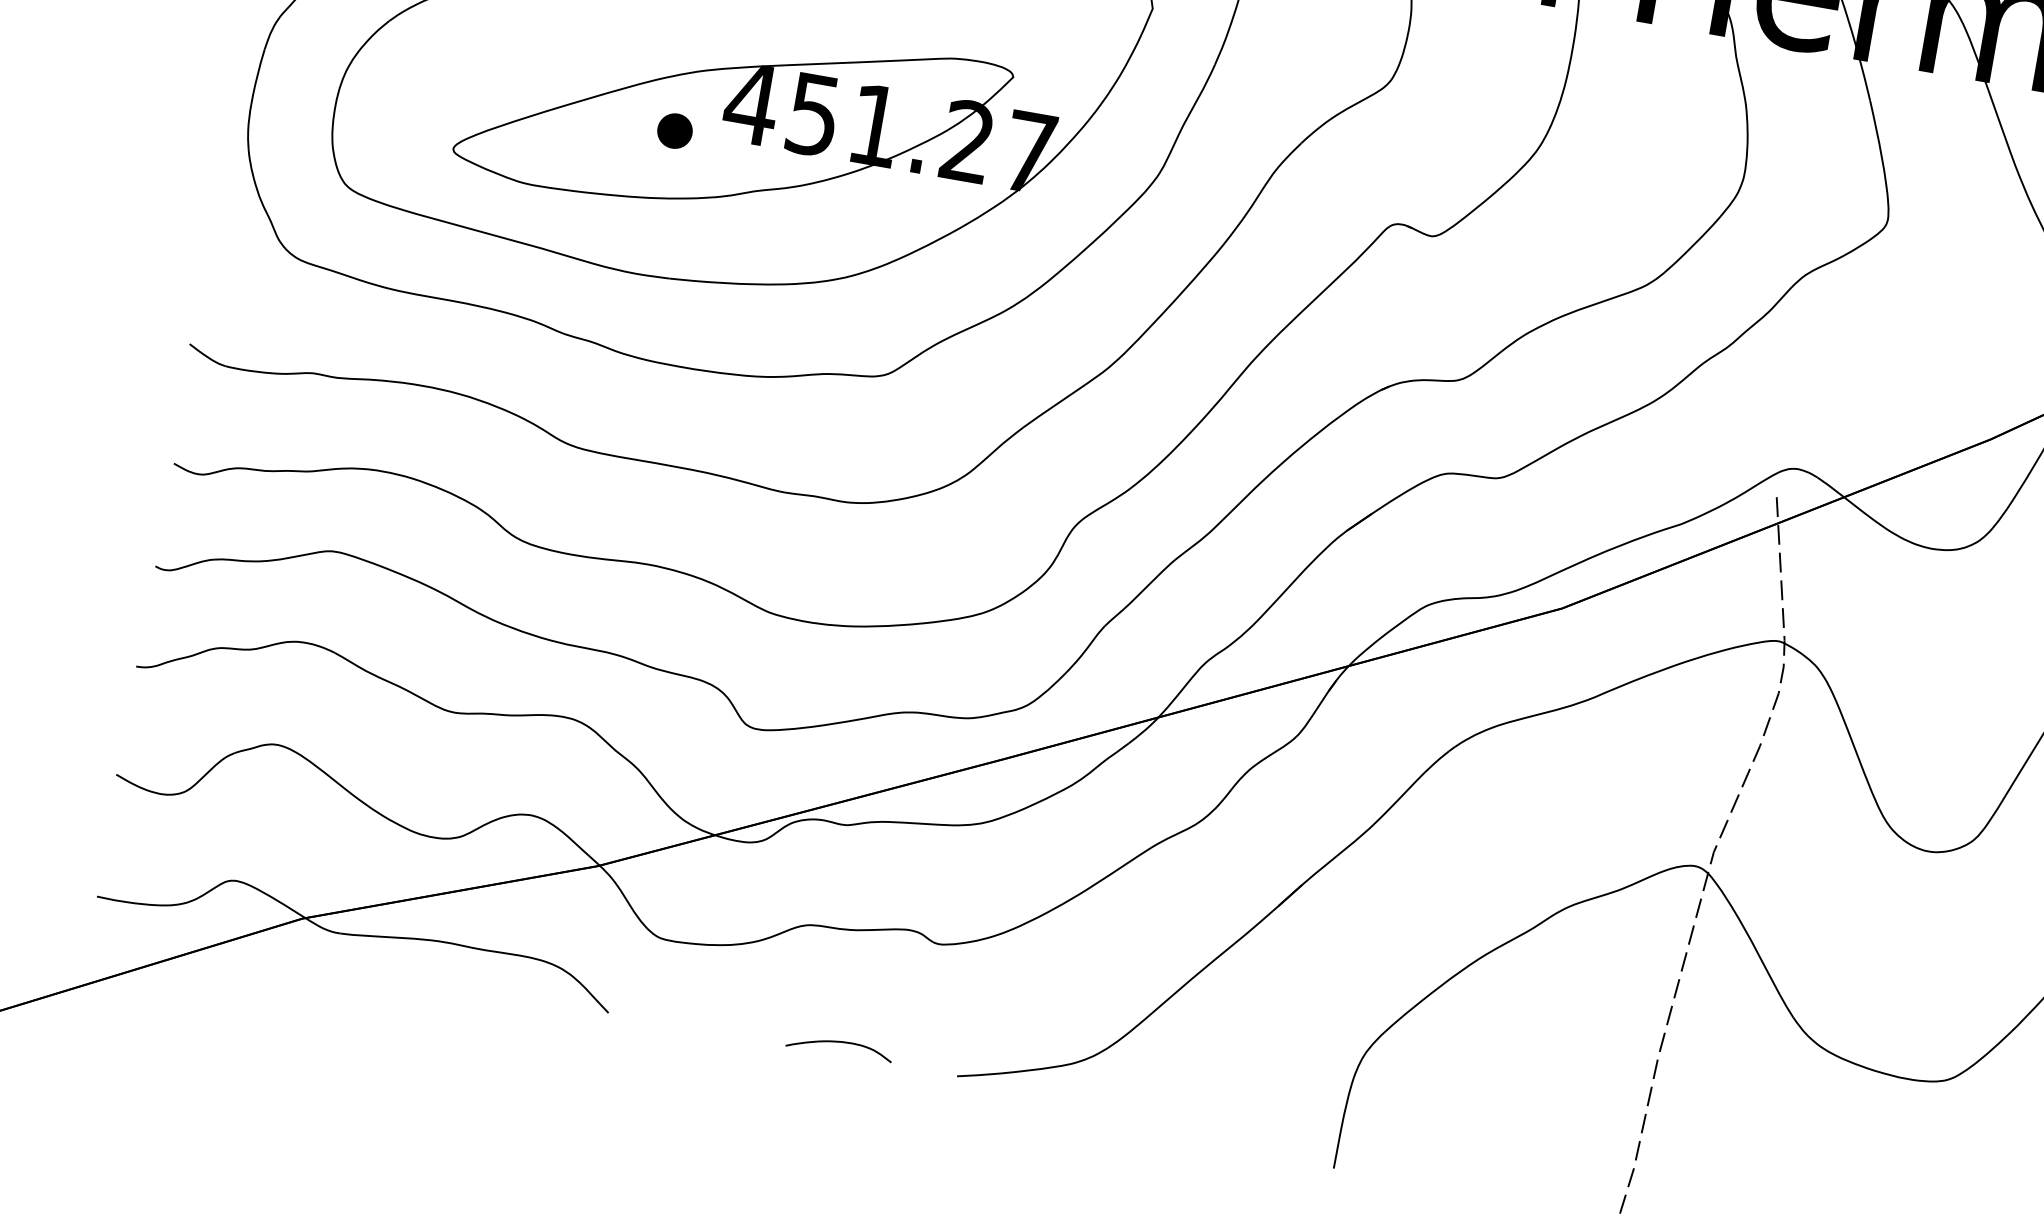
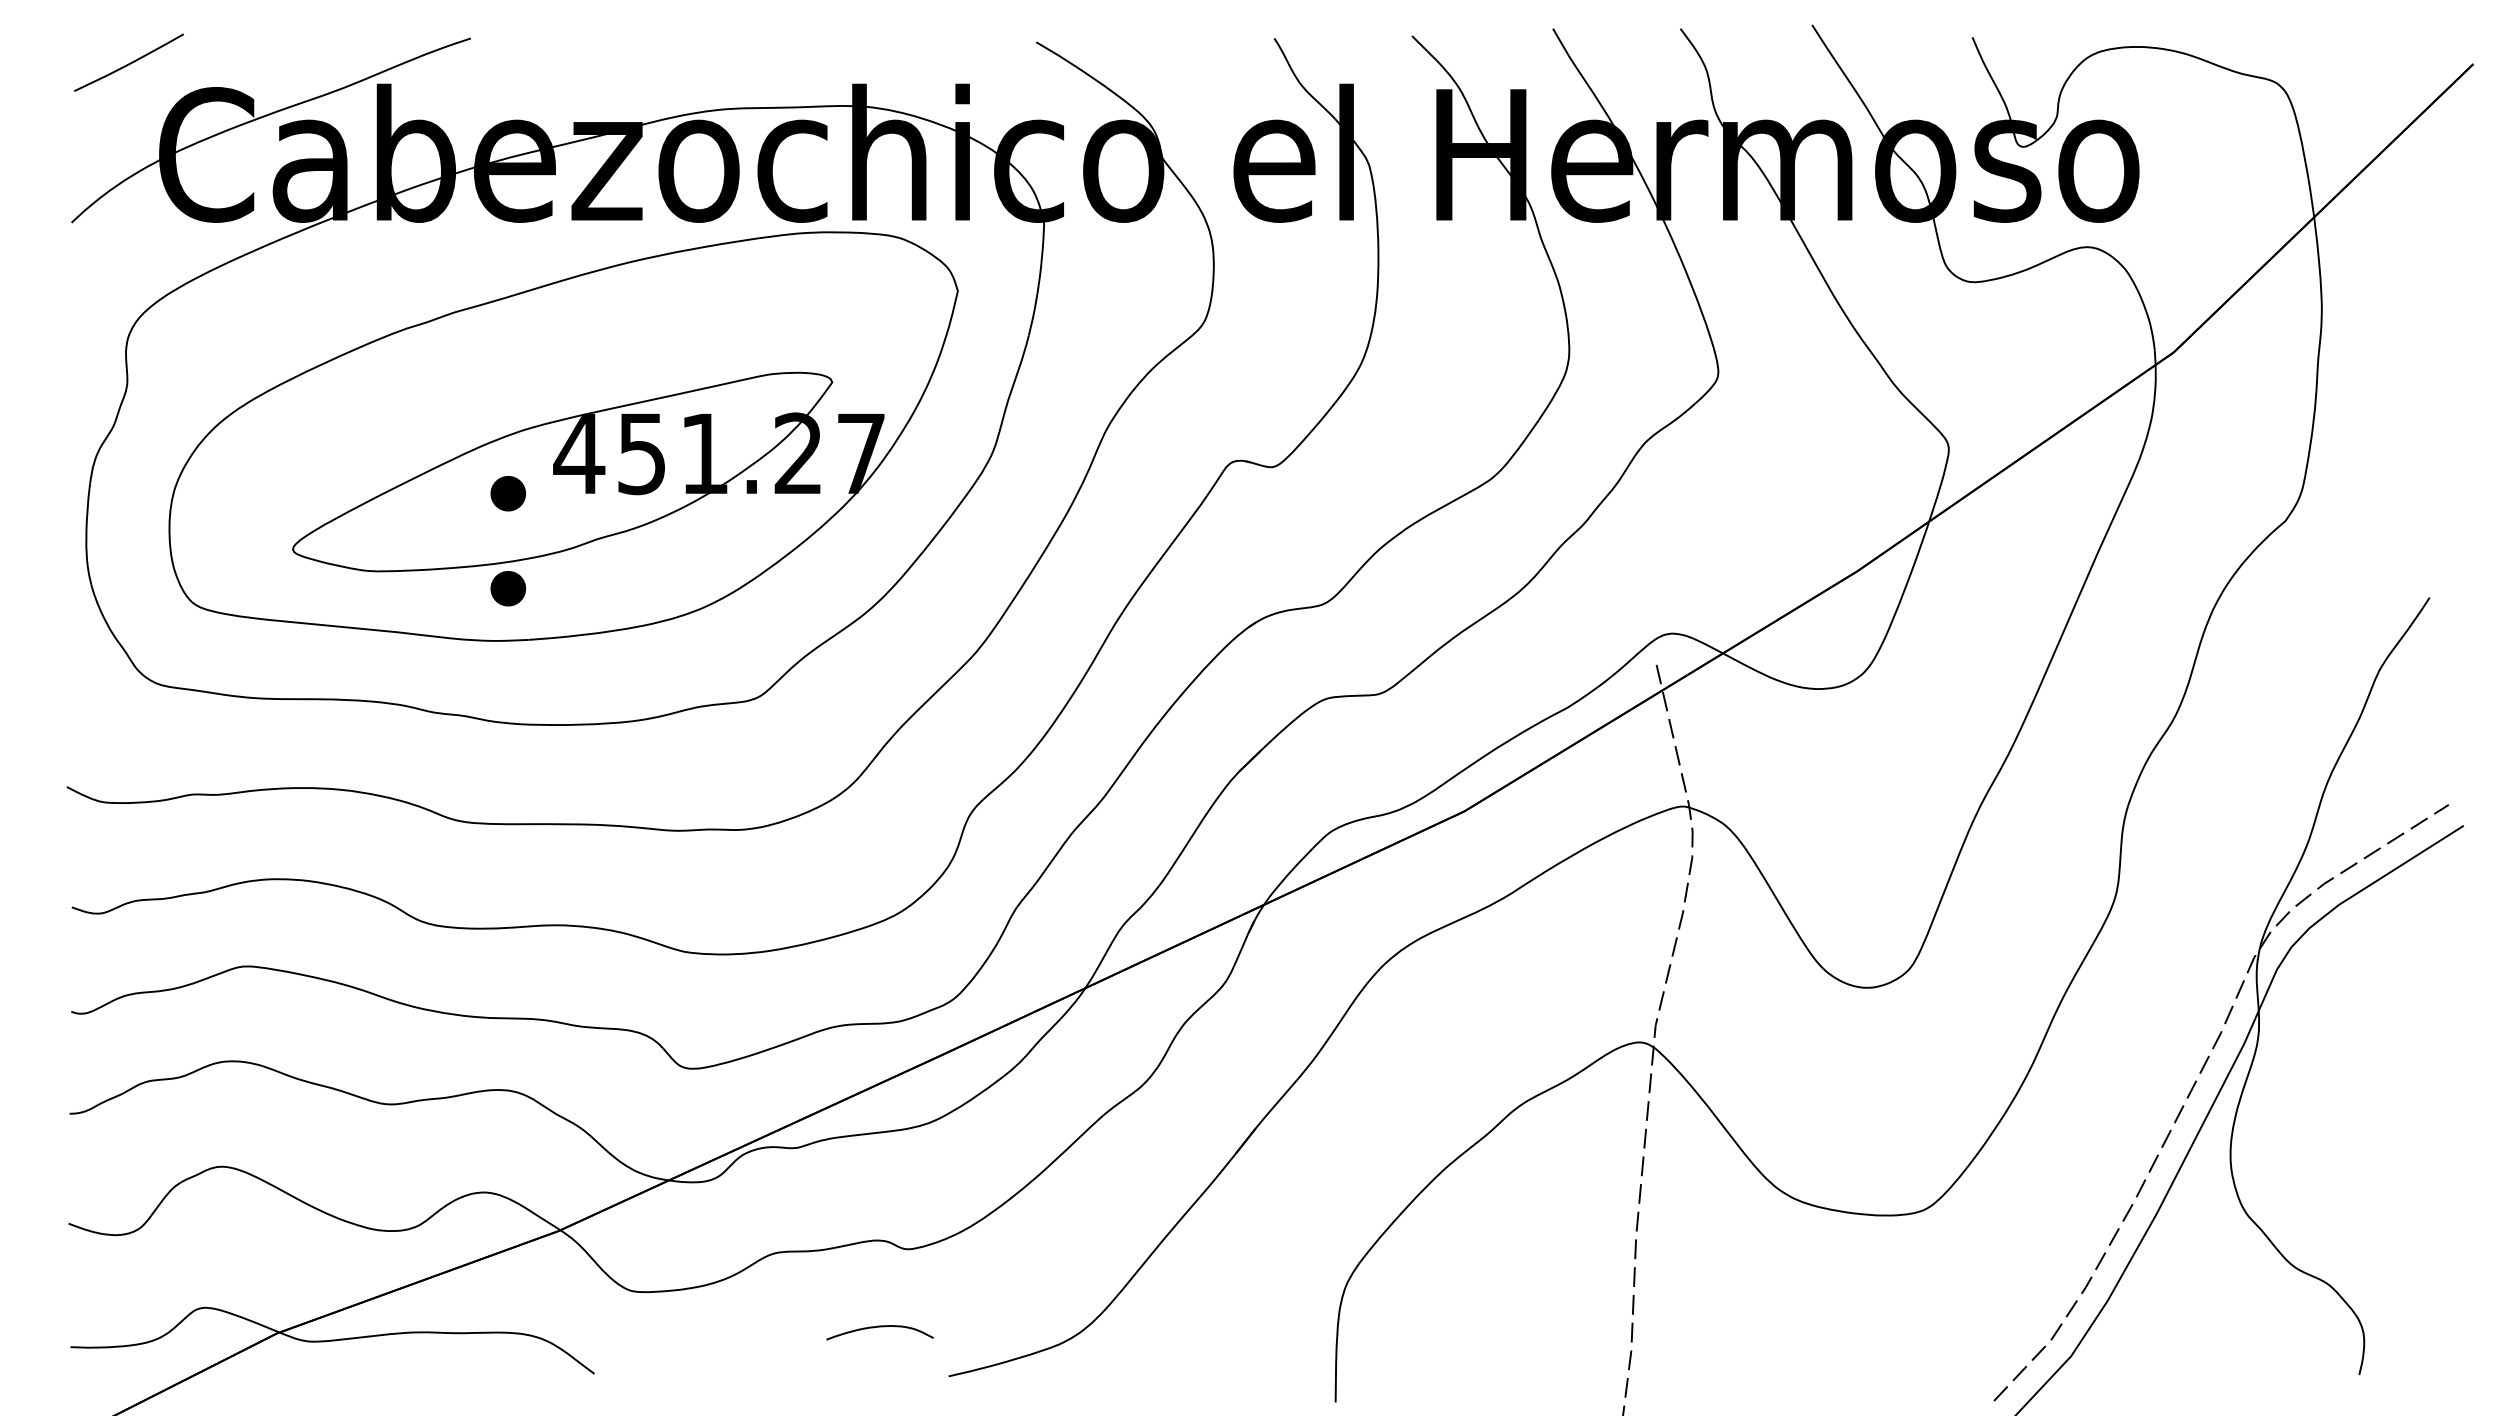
part: (657, 224) -> (507, 588), added
curve: (839, 1042) -> (879, 1327), moved

